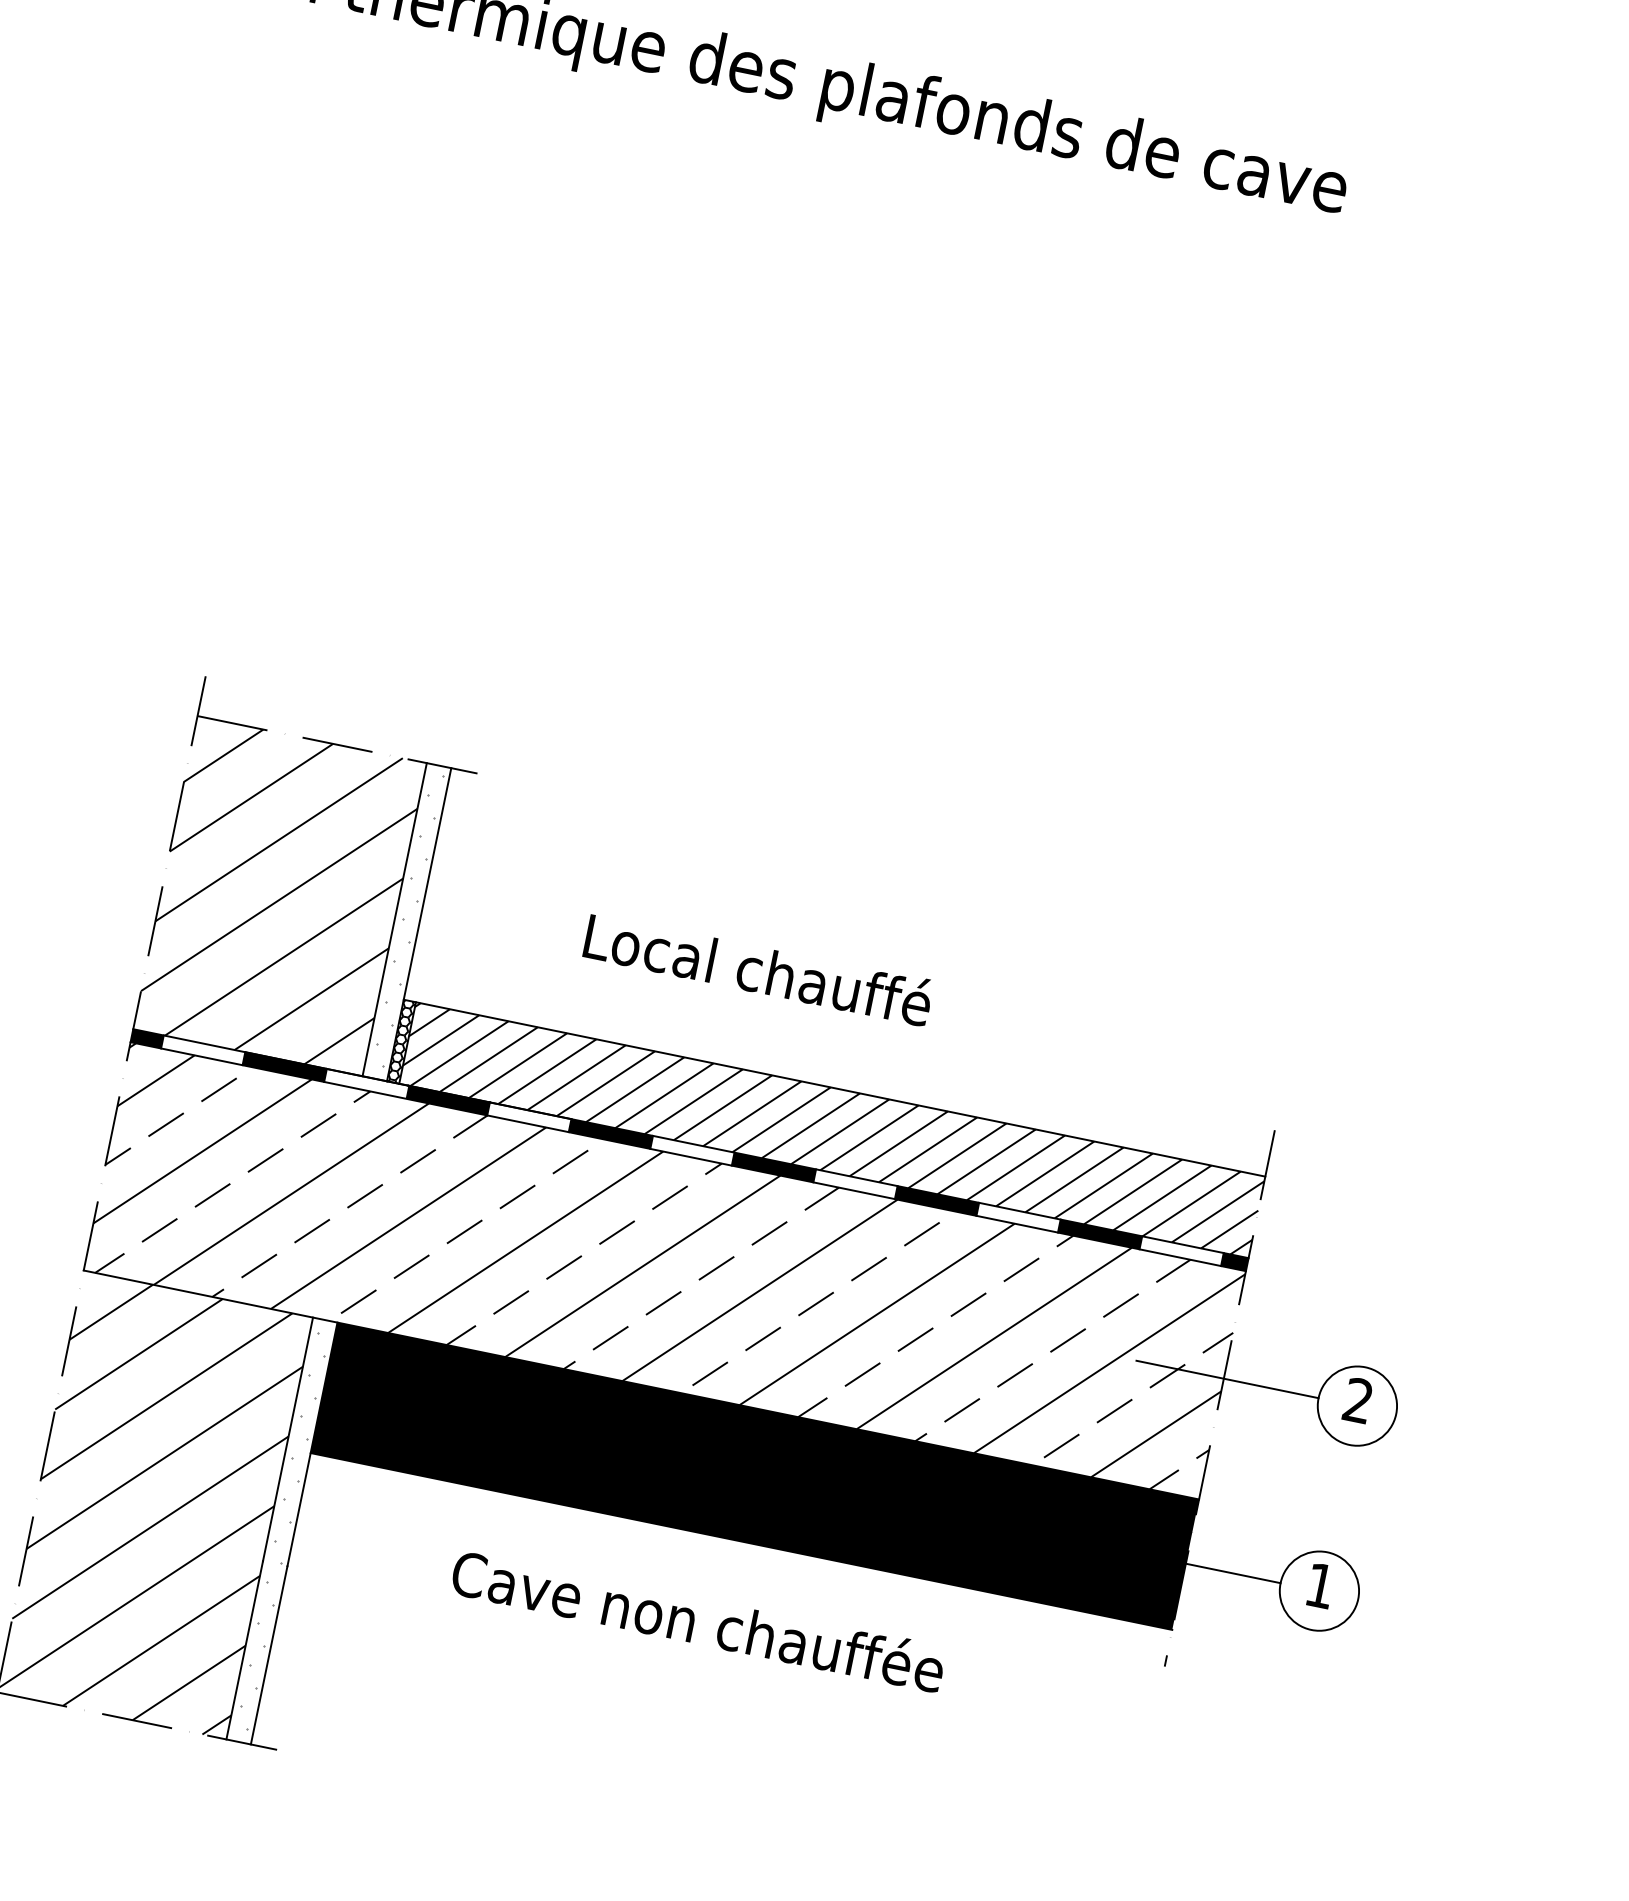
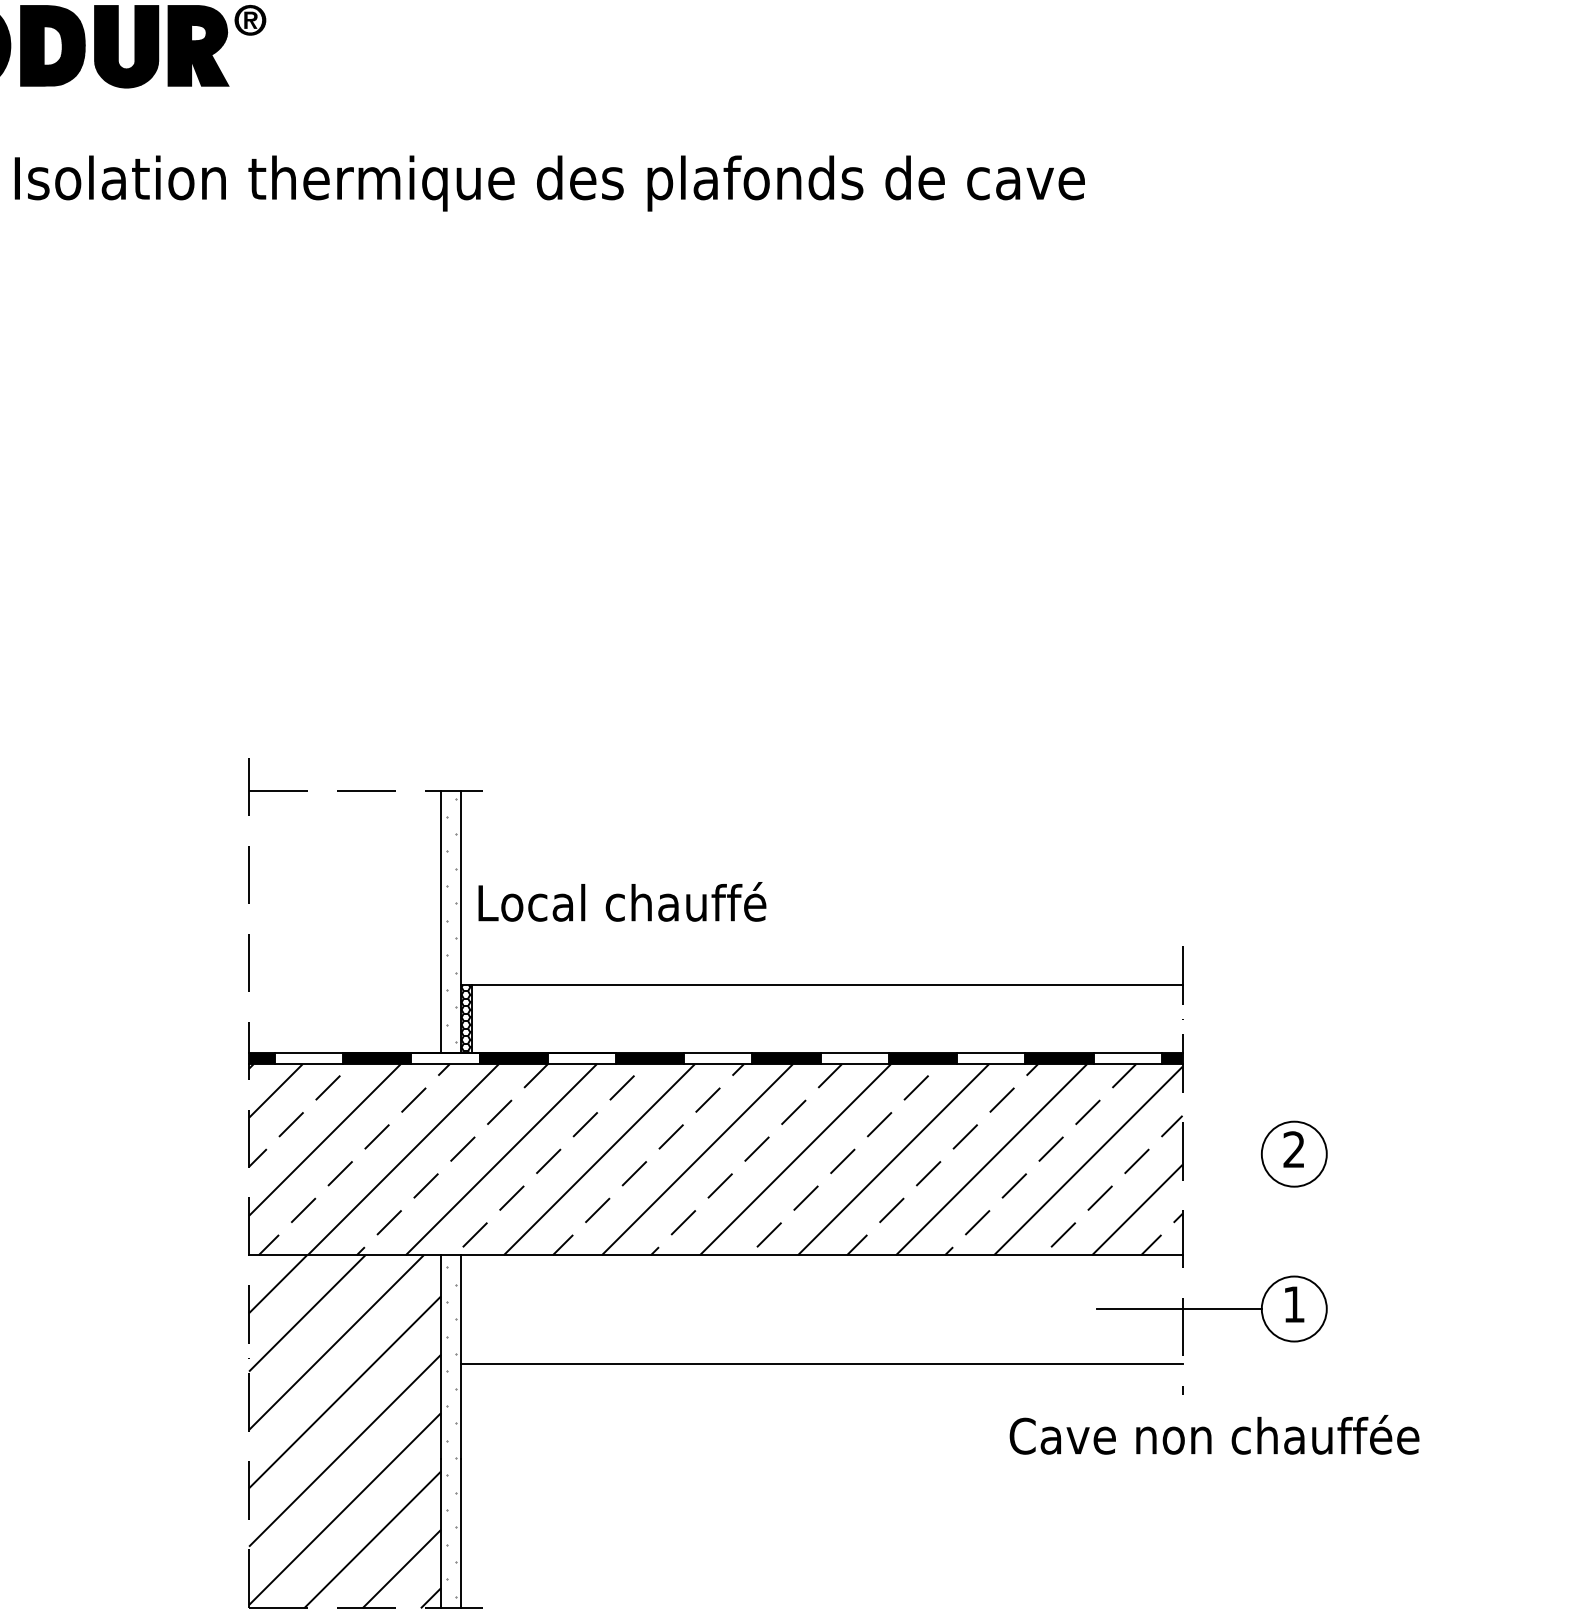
hatch: (280, 896) -> (345, 922), removed
text: (758, 968) -> (622, 901), moved
hatch: (831, 1130) -> (826, 1019), removed
line: (1227, 1379) -> (1185, 1154), removed
fill: (754, 1475) -> (821, 1309), removed
text: (698, 1619) -> (1214, 1434), moved

